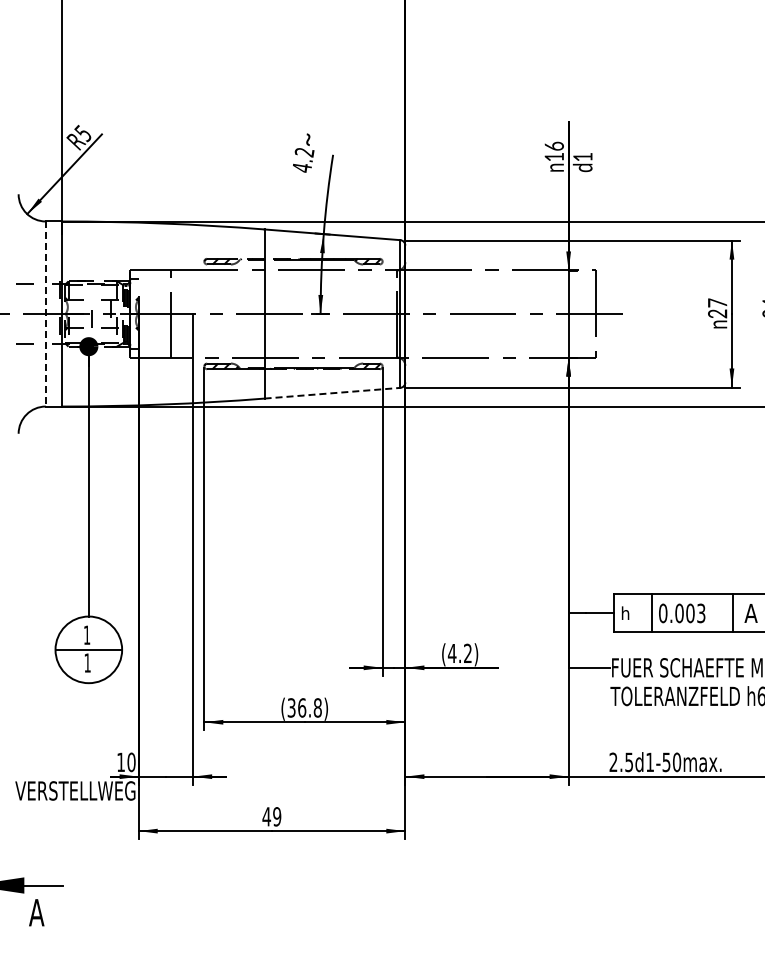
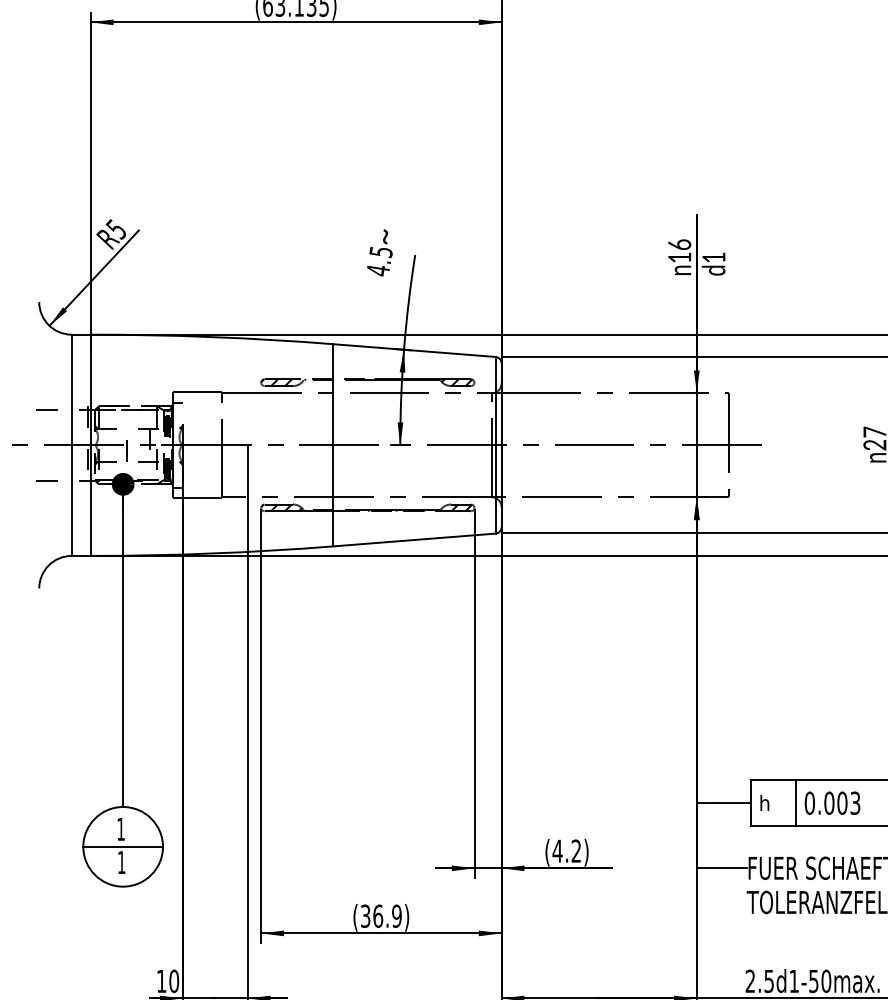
text: (304, 152) -> (381, 252), 4.2 -> 4.5
line: (45, 314) -> (71, 445), dashed -> solid
line: (332, 393) -> (414, 540), dashed -> solid
text: (317, 707) -> (396, 915), (36.8) -> (36.9)

